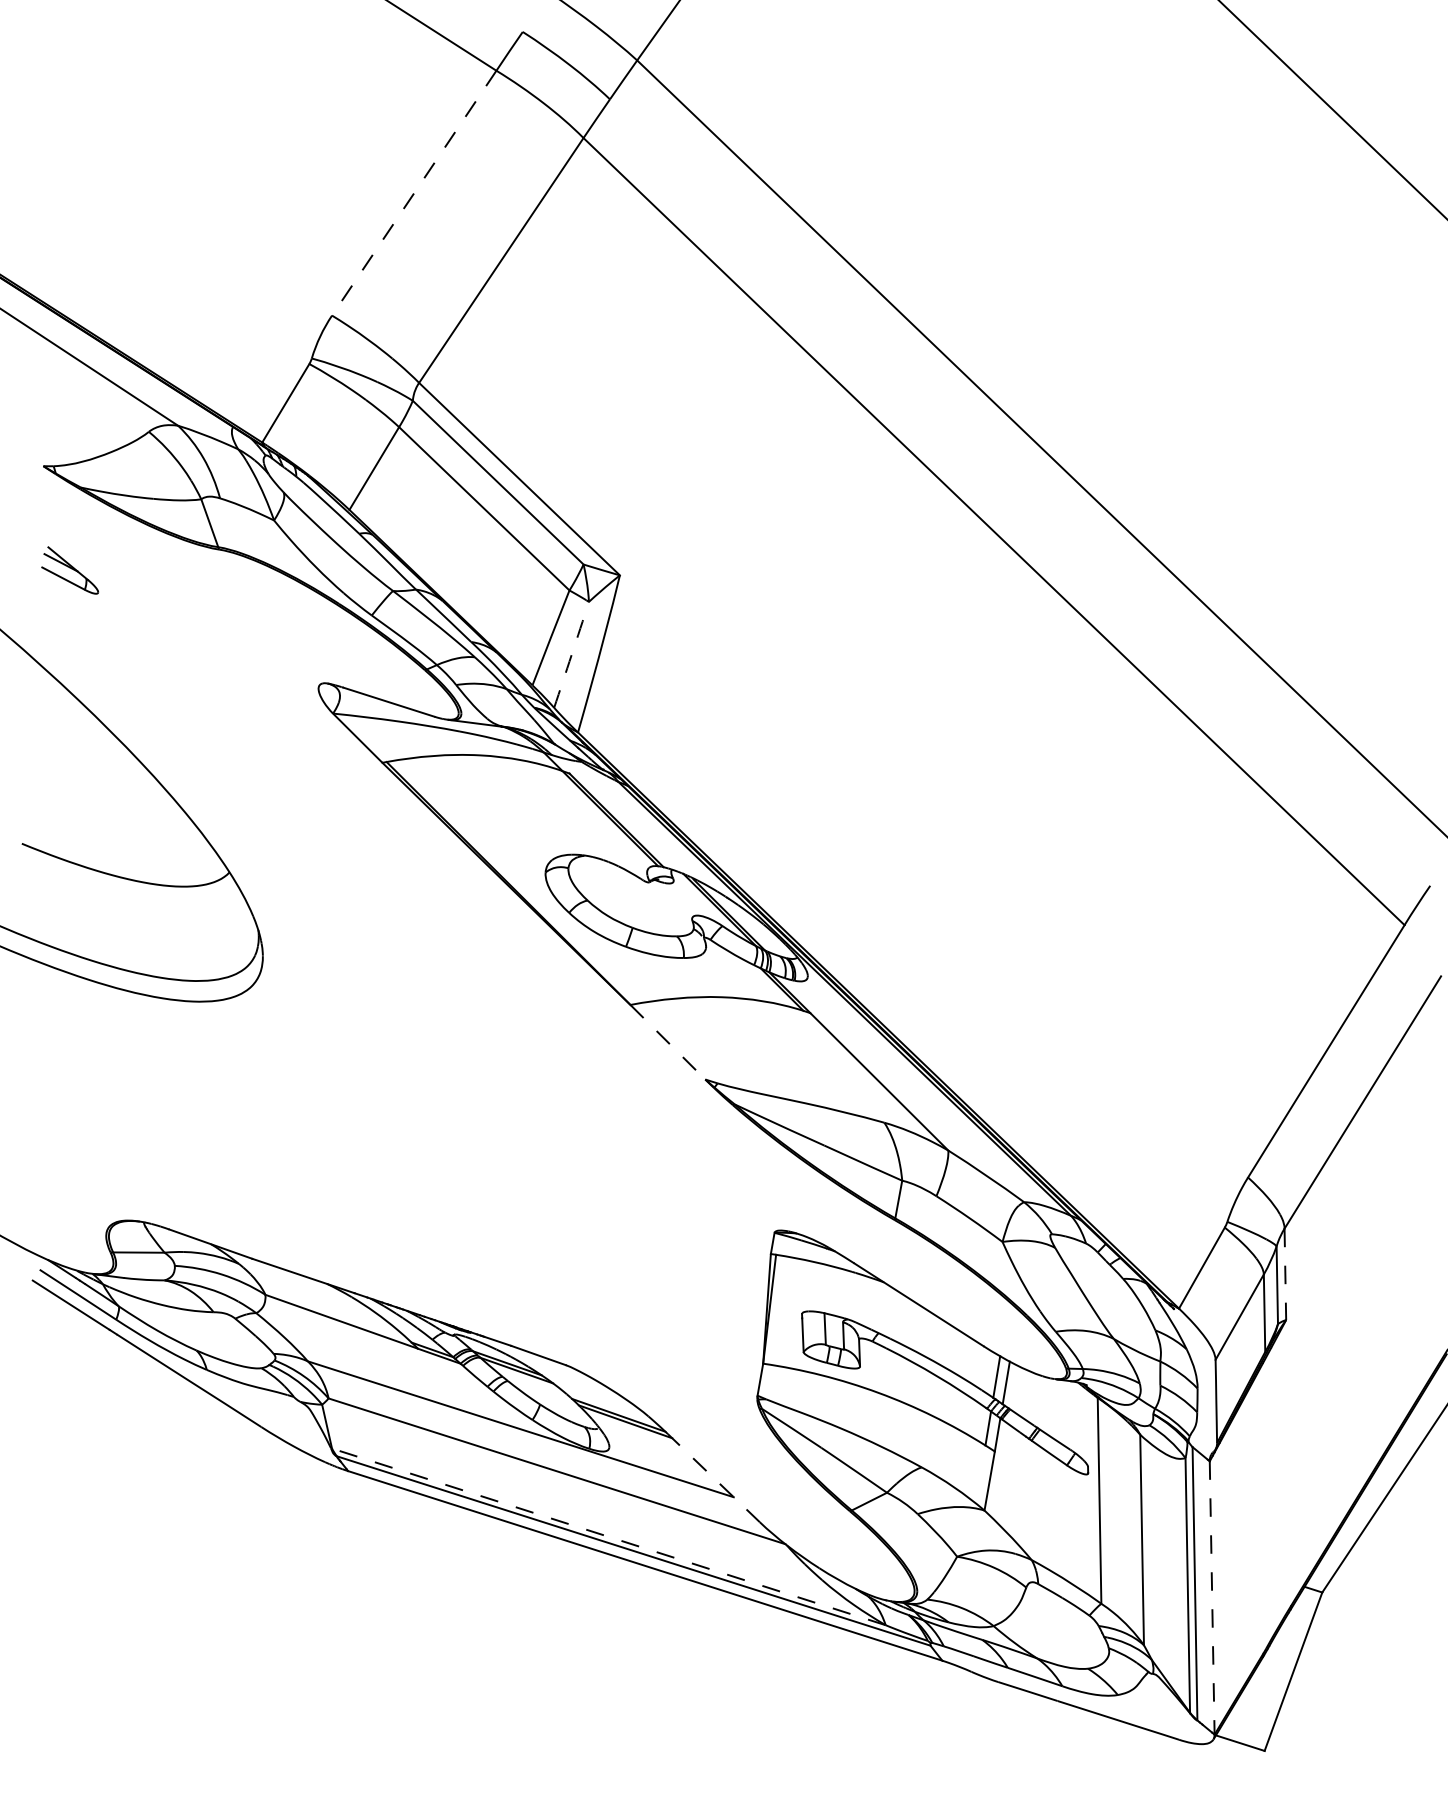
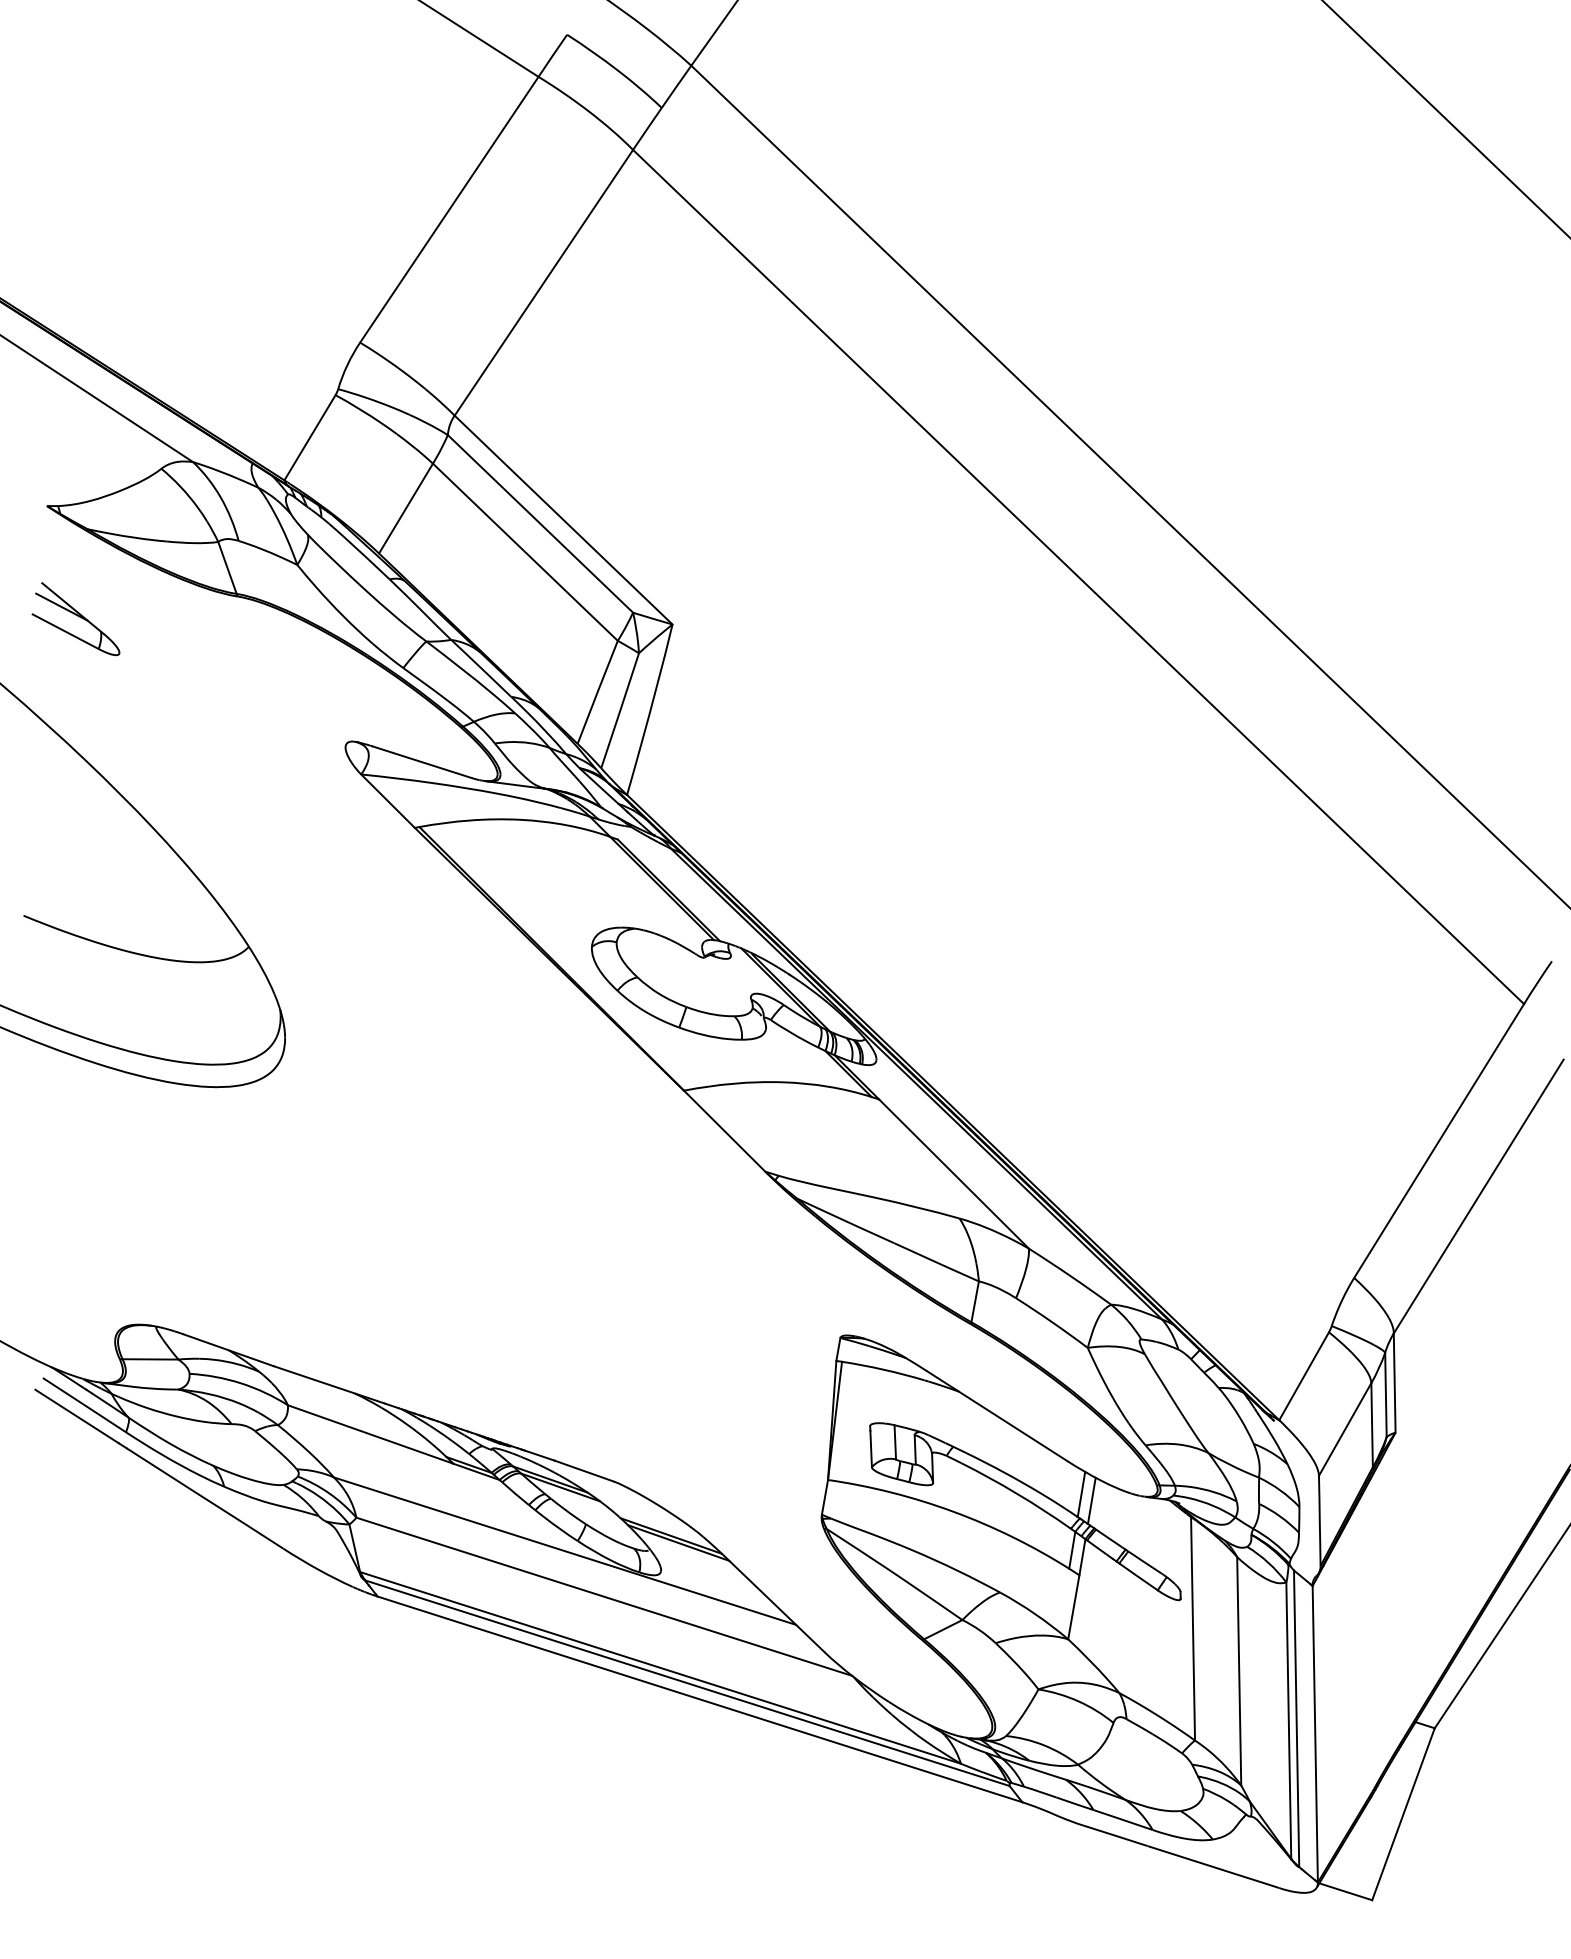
line: (414, 193) -> (449, 210), dashed -> solid
part: (69, 570) -> (75, 619), size x1.43
arc: (571, 654) -> (620, 710), dashed -> solid
line: (667, 1042) -> (724, 1131), dashed -> solid
line: (1285, 1274) -> (1394, 1383), dashed -> solid
line: (713, 1477) -> (774, 1603), dashed -> solid
line: (608, 1536) -> (660, 1667), dashed -> solid
line: (1212, 1598) -> (1315, 1734), dashed -> solid

